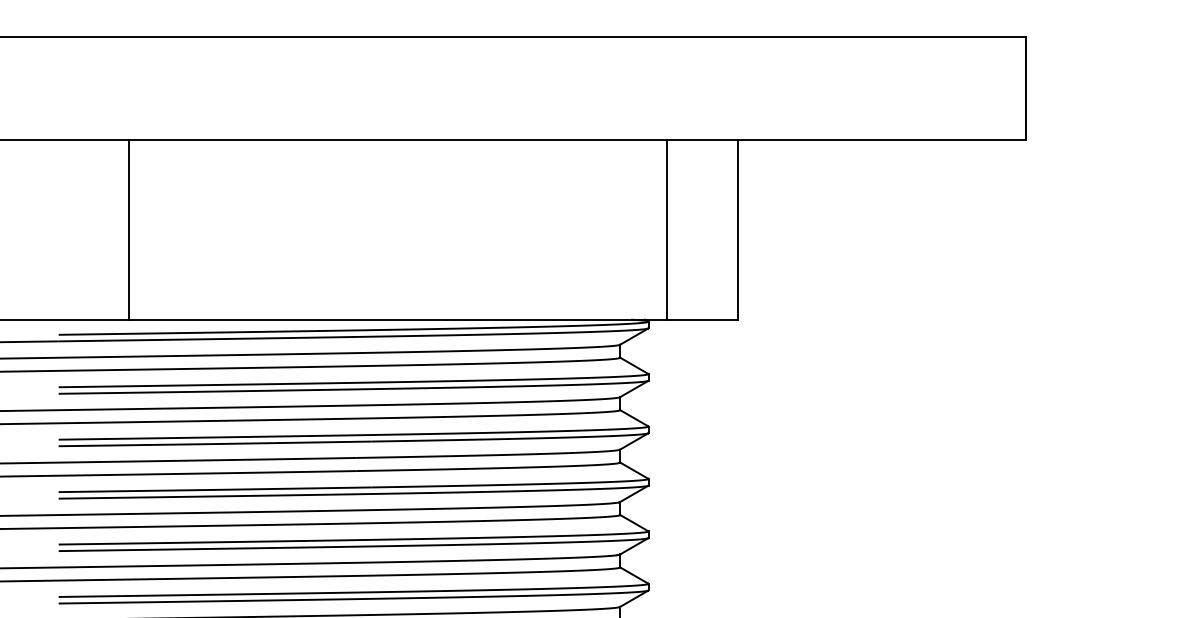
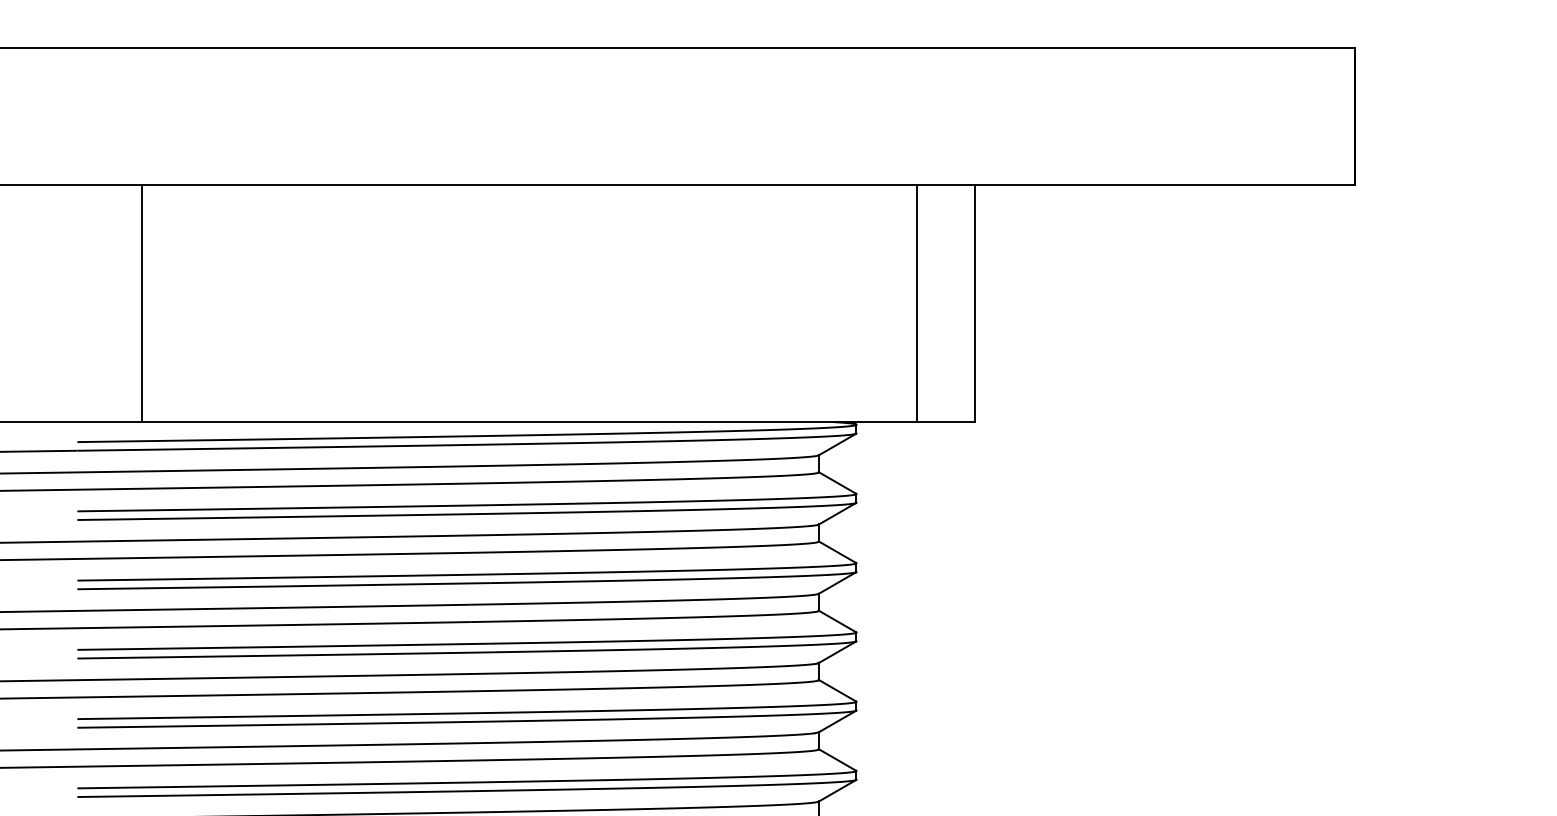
line: (129, 229) -> (141, 303), moved
line: (667, 229) -> (917, 303), moved

